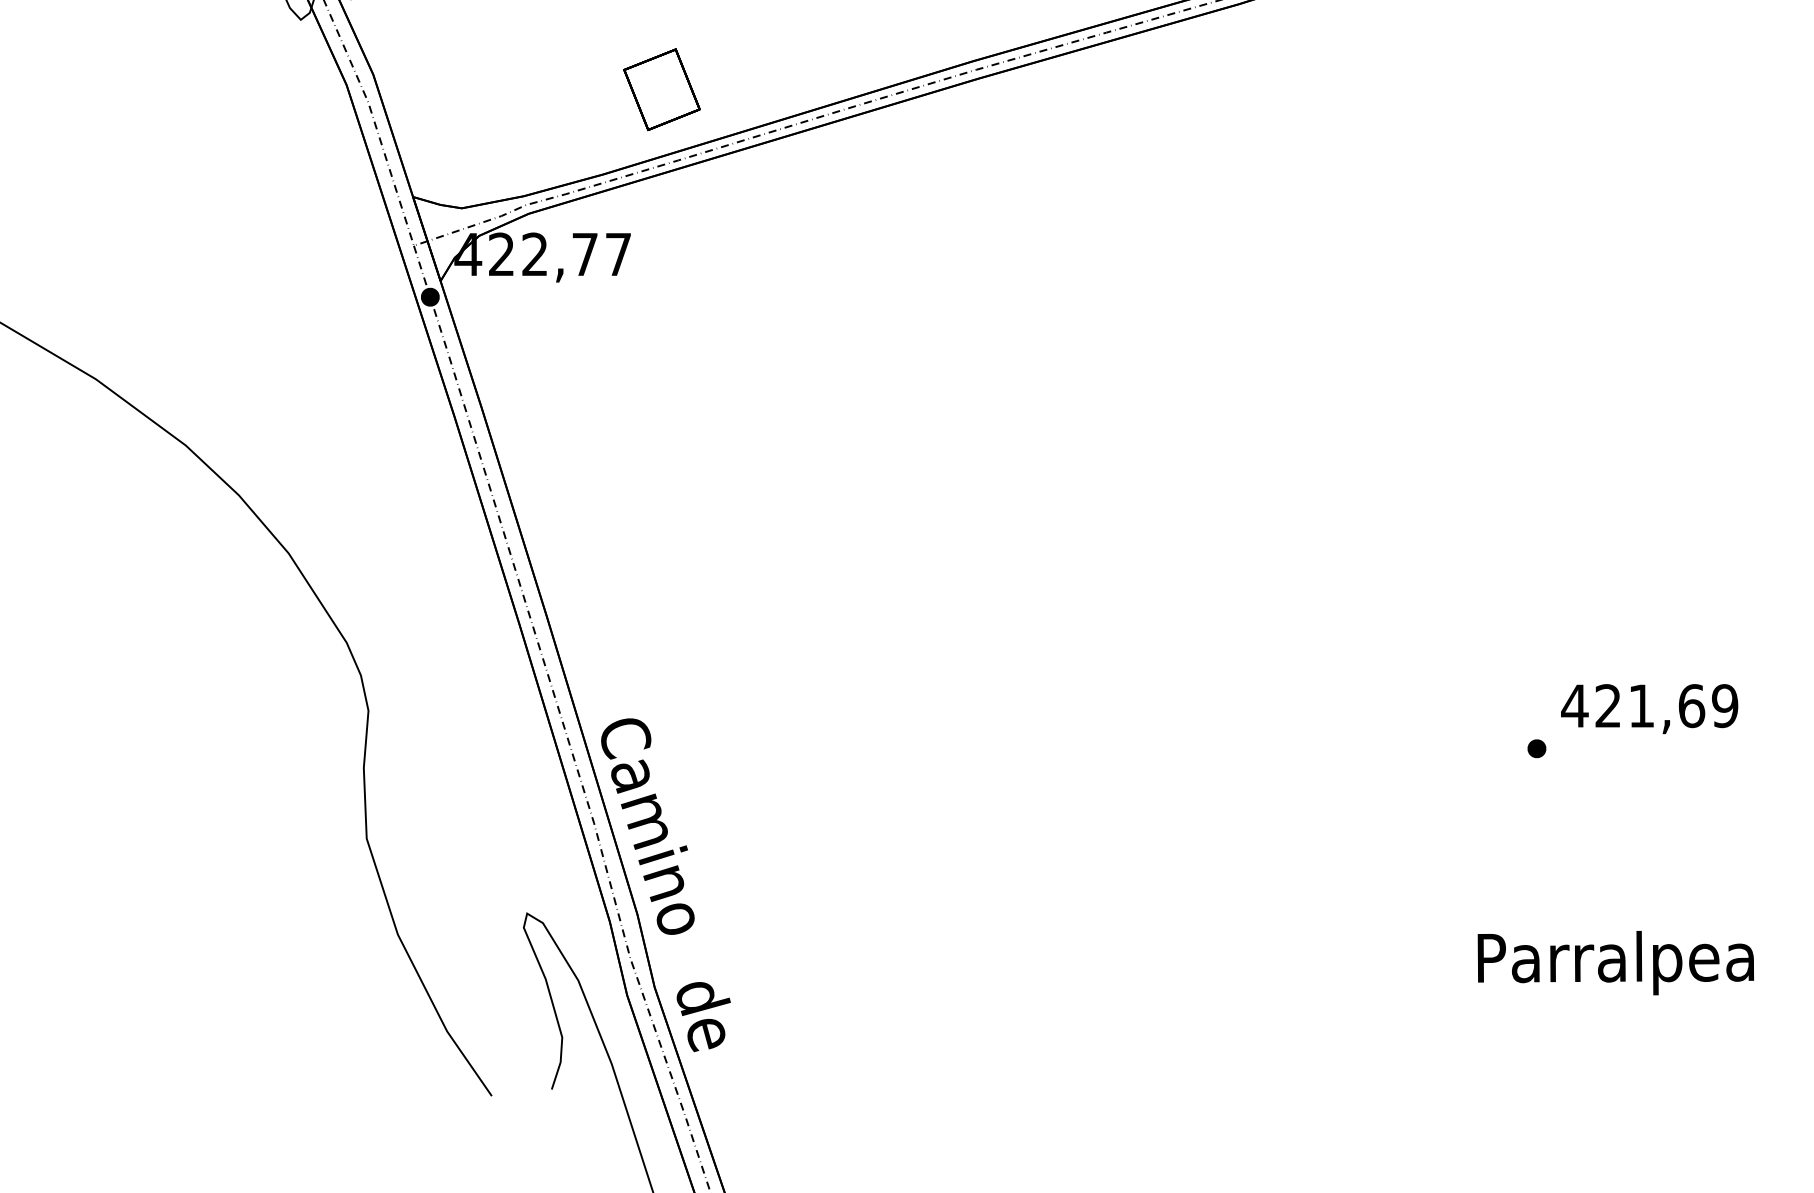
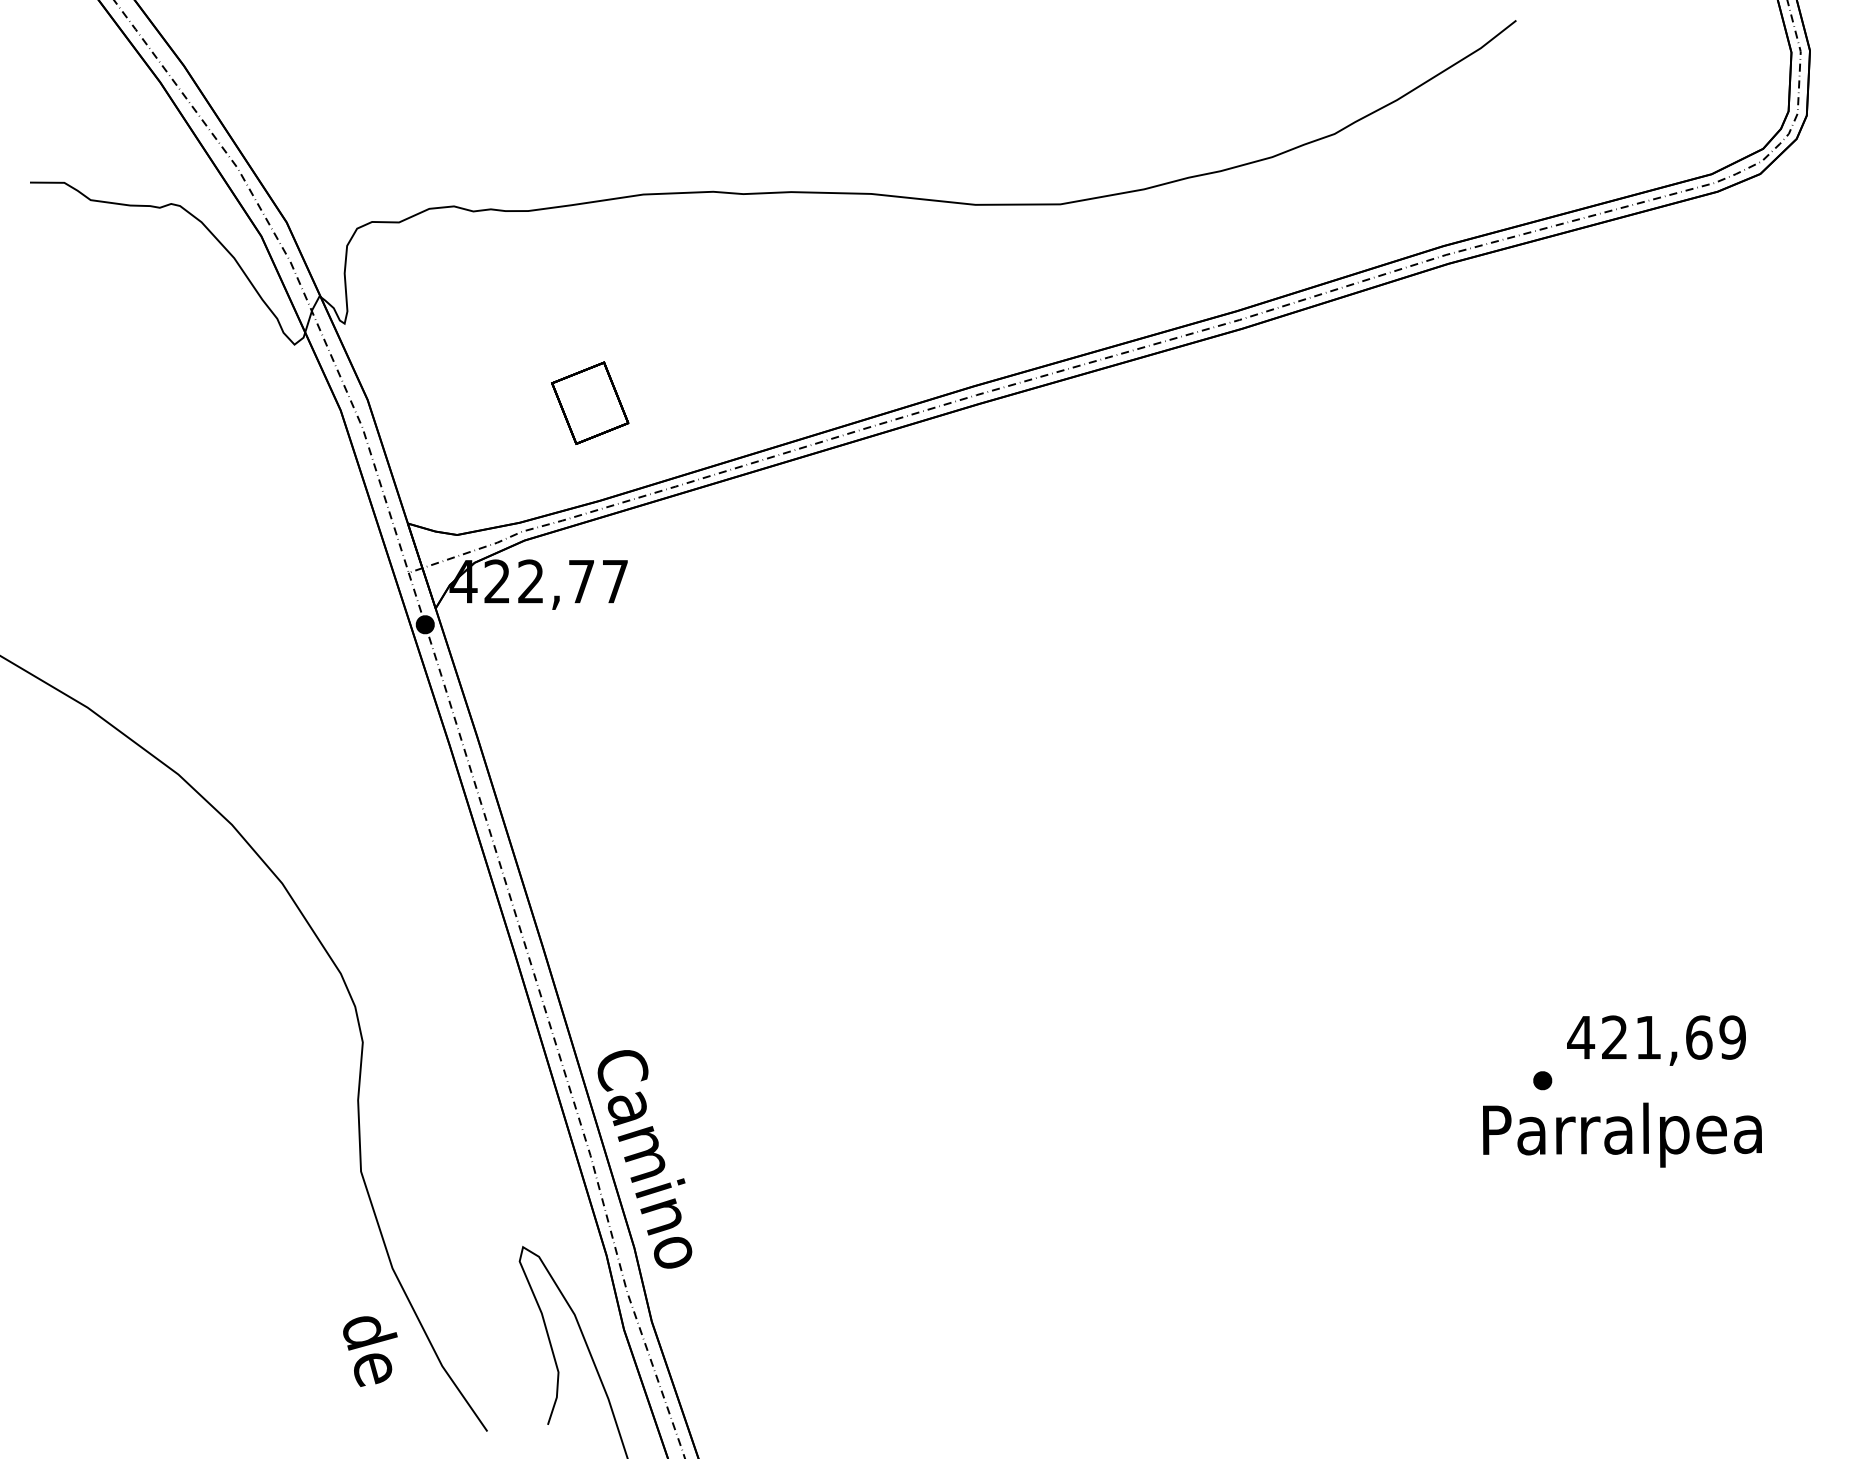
part: (662, 89) -> (590, 402), moved
text: (1615, 962) -> (1622, 1134), moved
text: (703, 1016) -> (370, 1351), moved

